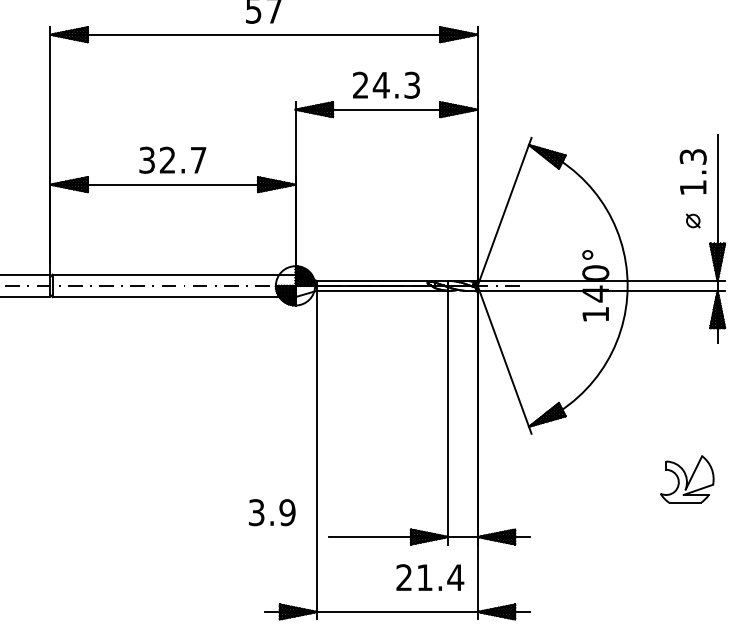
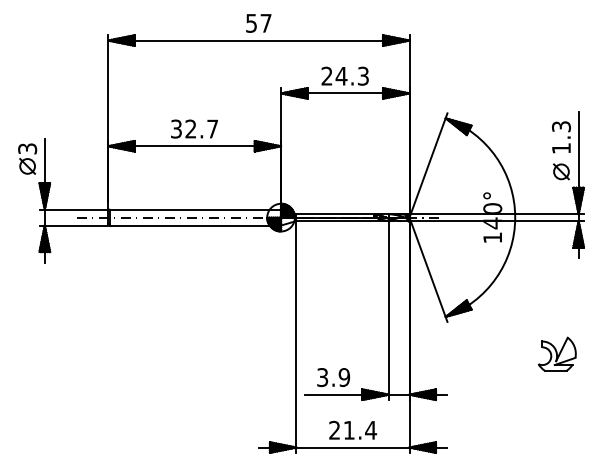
part: (693, 220) -> (561, 171), size x1.67
text: (272, 512) -> (333, 377), moved
text: (429, 576) -> (352, 429), moved

